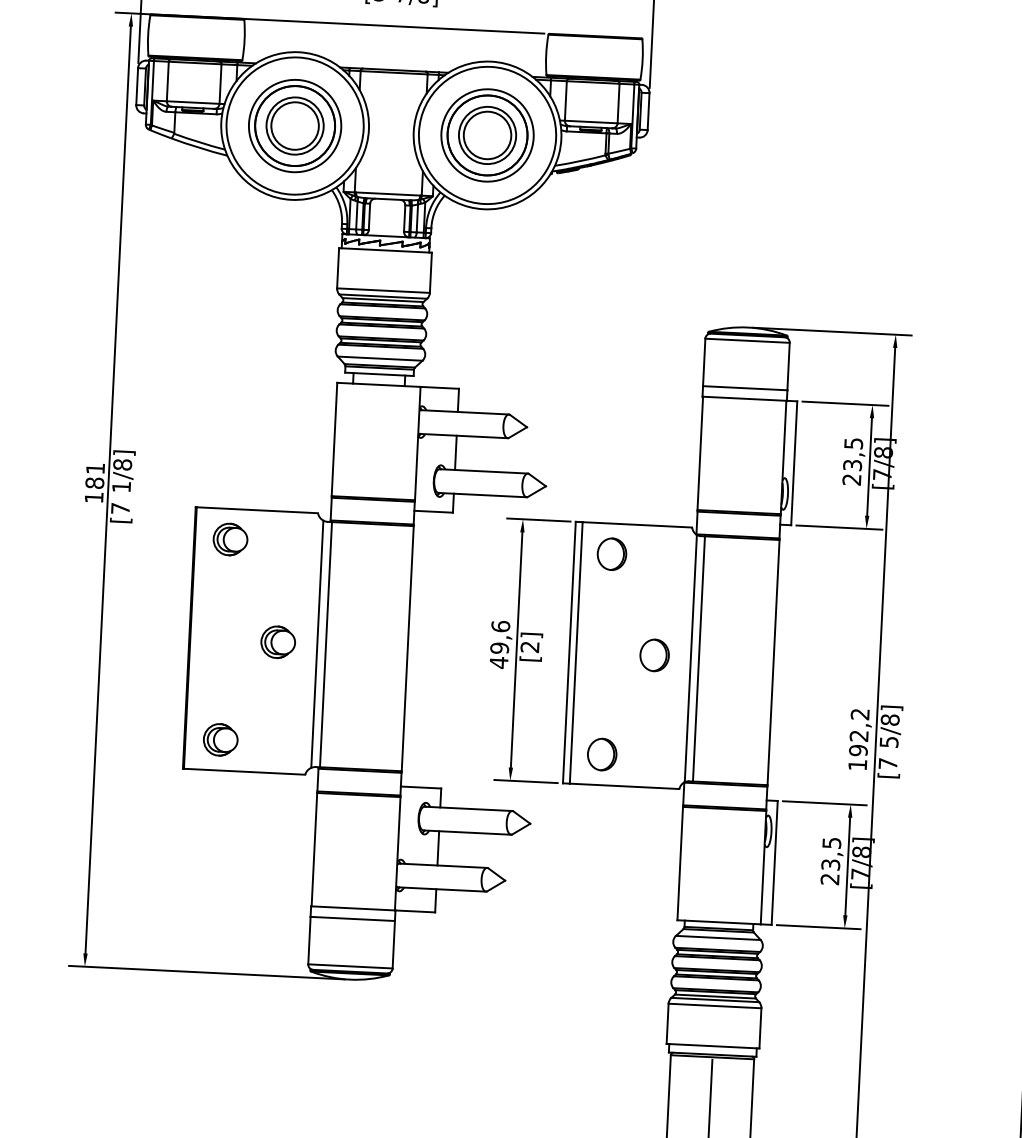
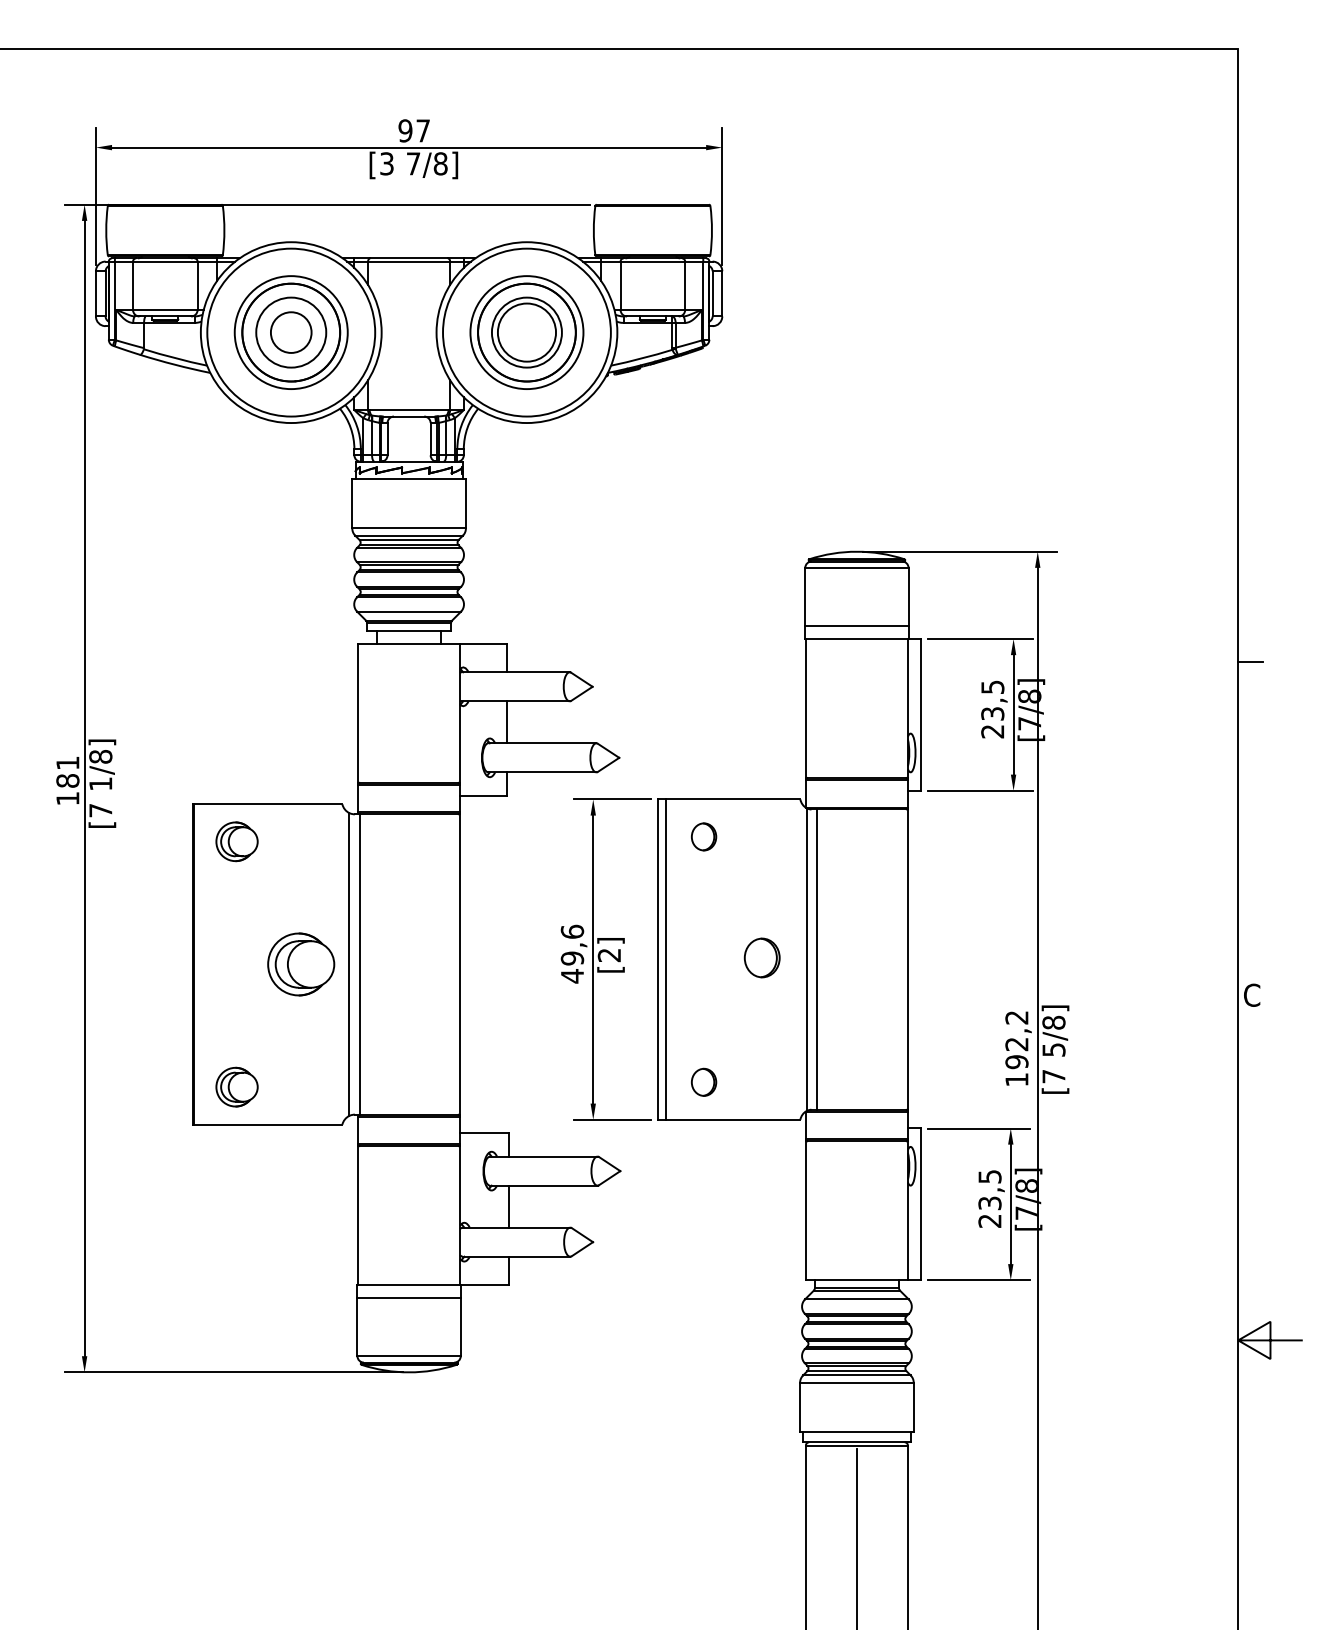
circle: (295, 125) -> (291, 332), size x0.7
part: (611, 553) -> (703, 836), size x0.7
part: (278, 642) -> (301, 964), size x1.6
part: (601, 754) -> (703, 1082), size x0.7

